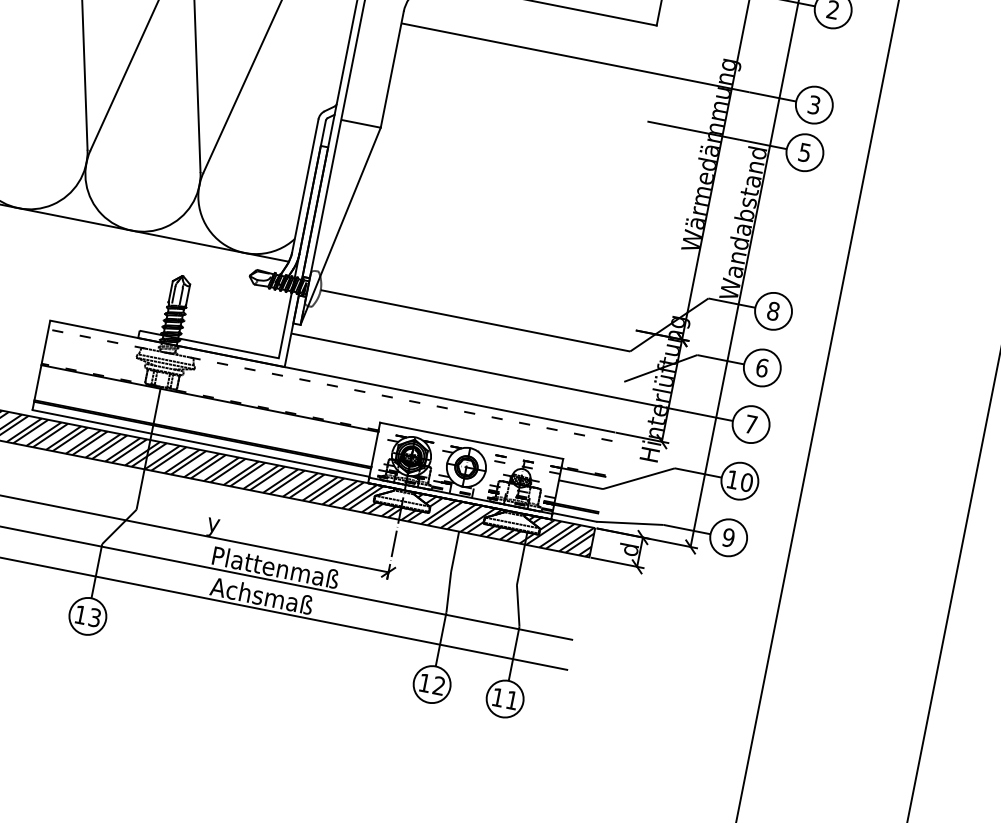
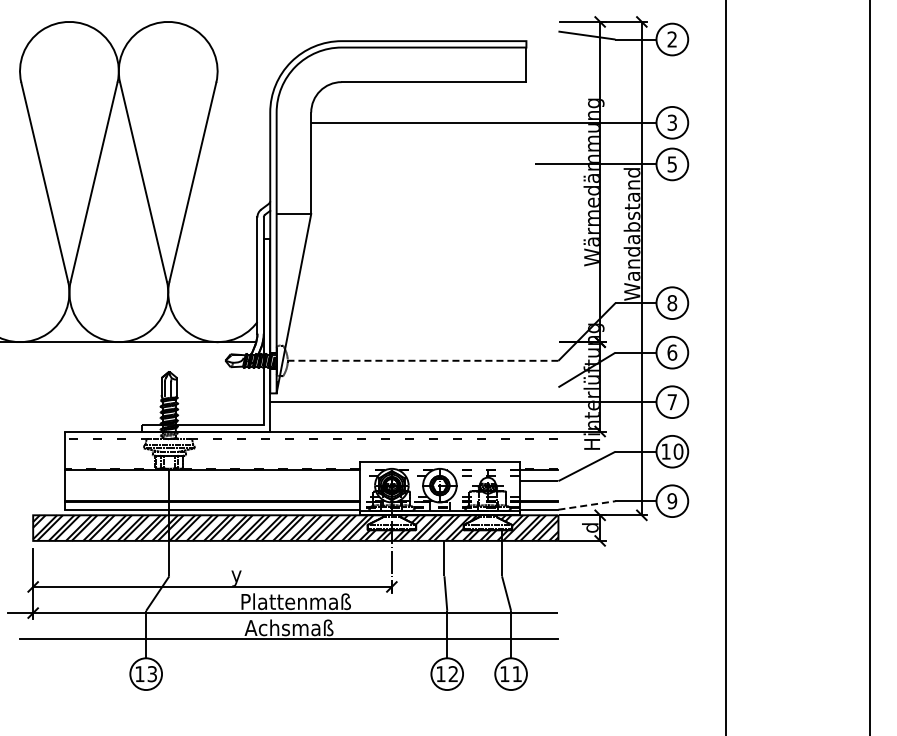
line: (474, 320) -> (422, 360), solid -> dashed
line: (629, 523) -> (586, 505), solid -> dashed

